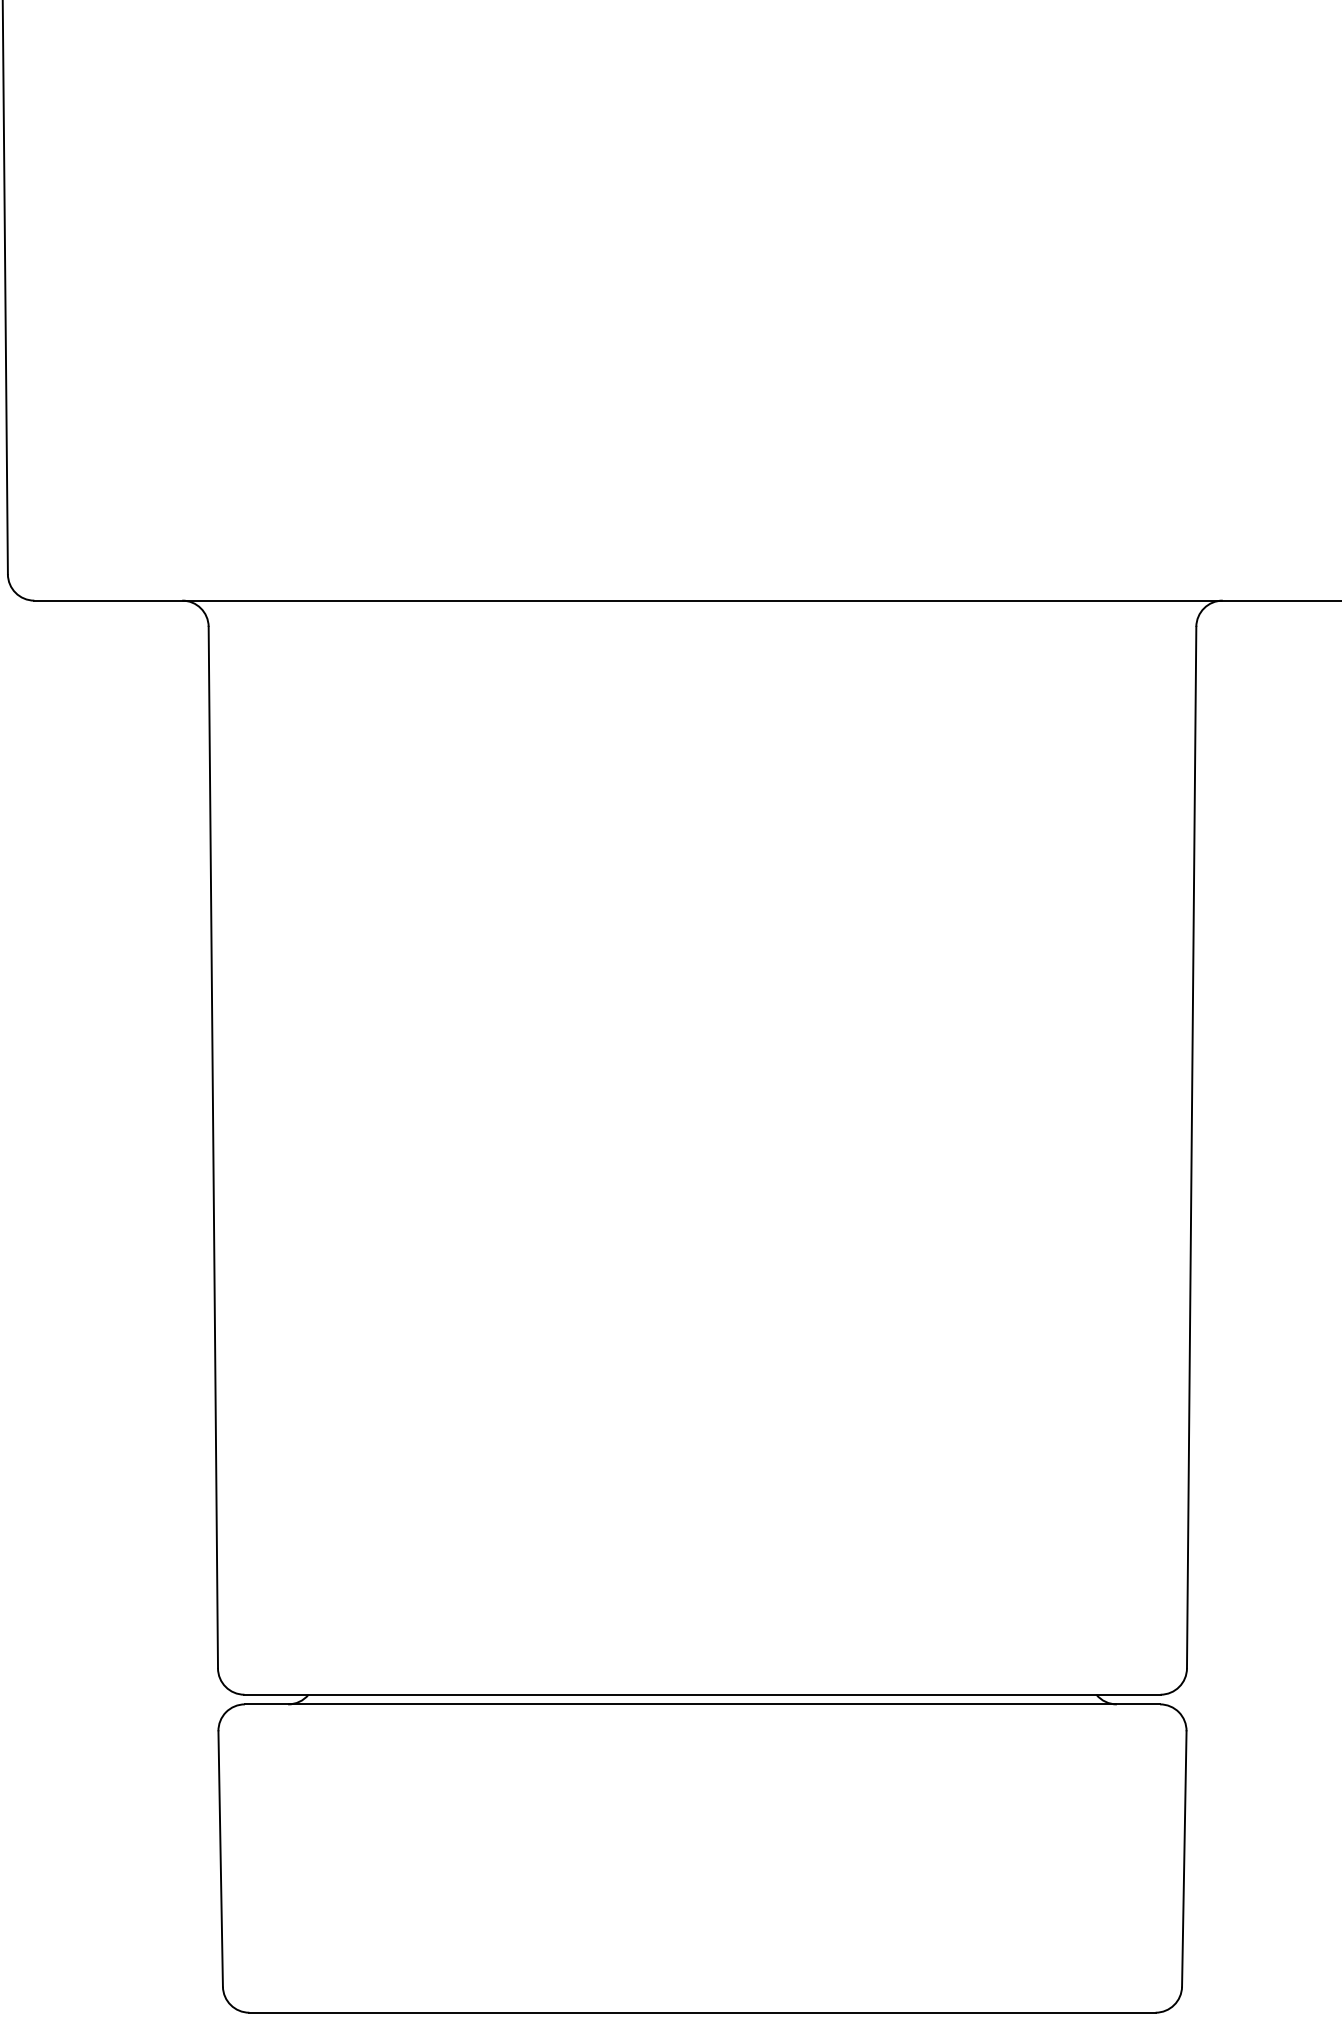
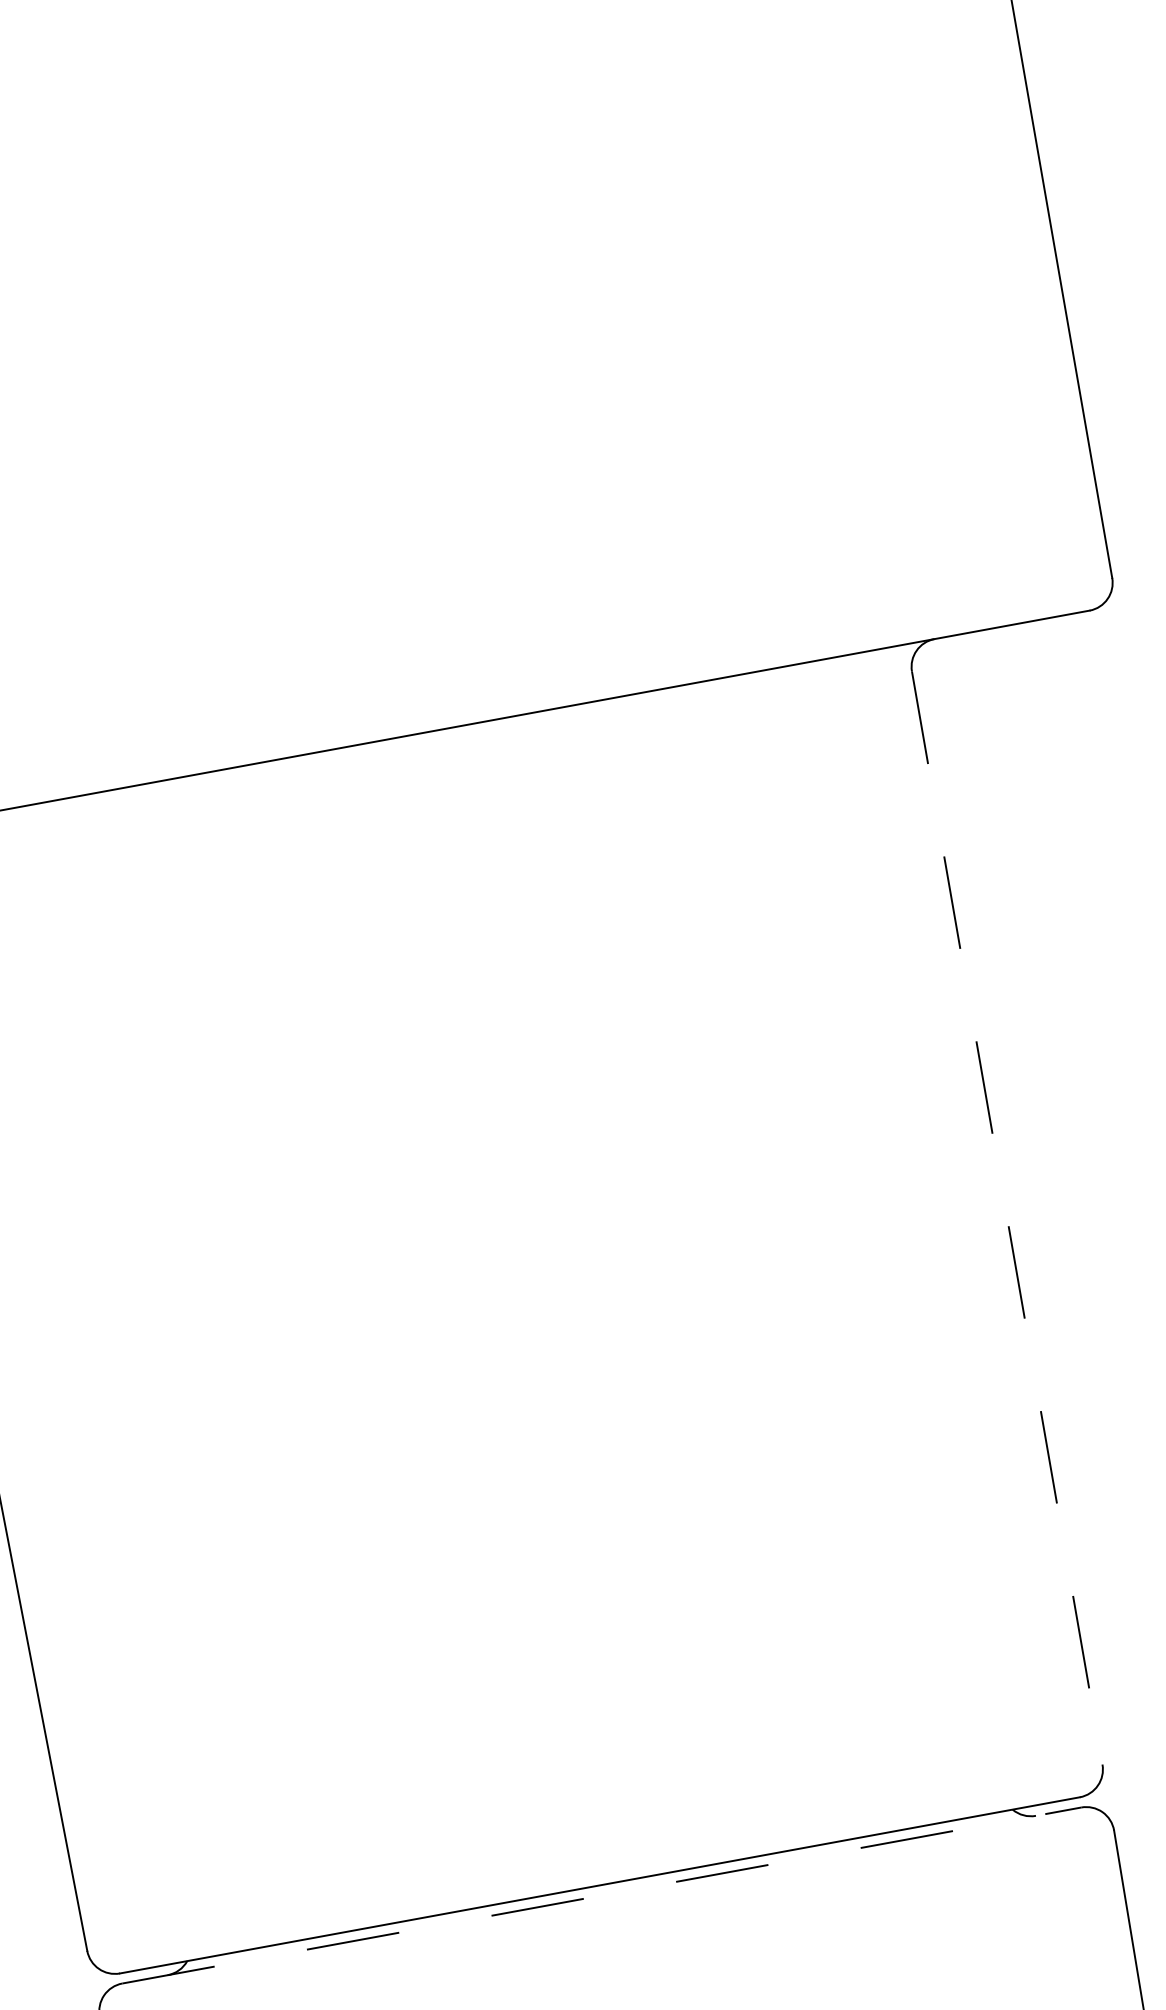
line: (1191, 1147) -> (1007, 1218), solid -> dashed
line: (702, 1704) -> (601, 1895), solid -> dashed

